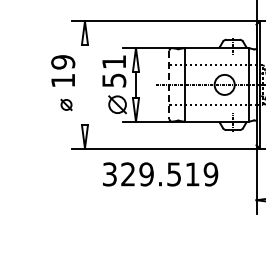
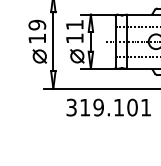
text: (114, 80) -> (75, 38), 51 -> 11
line: (84, 84) -> (53, 41), added
line: (169, 85) -> (115, 42), dashed -> solid
part: (66, 104) -> (39, 56), size x1.67
text: (169, 174) -> (115, 107), 329.519 -> 319.101

